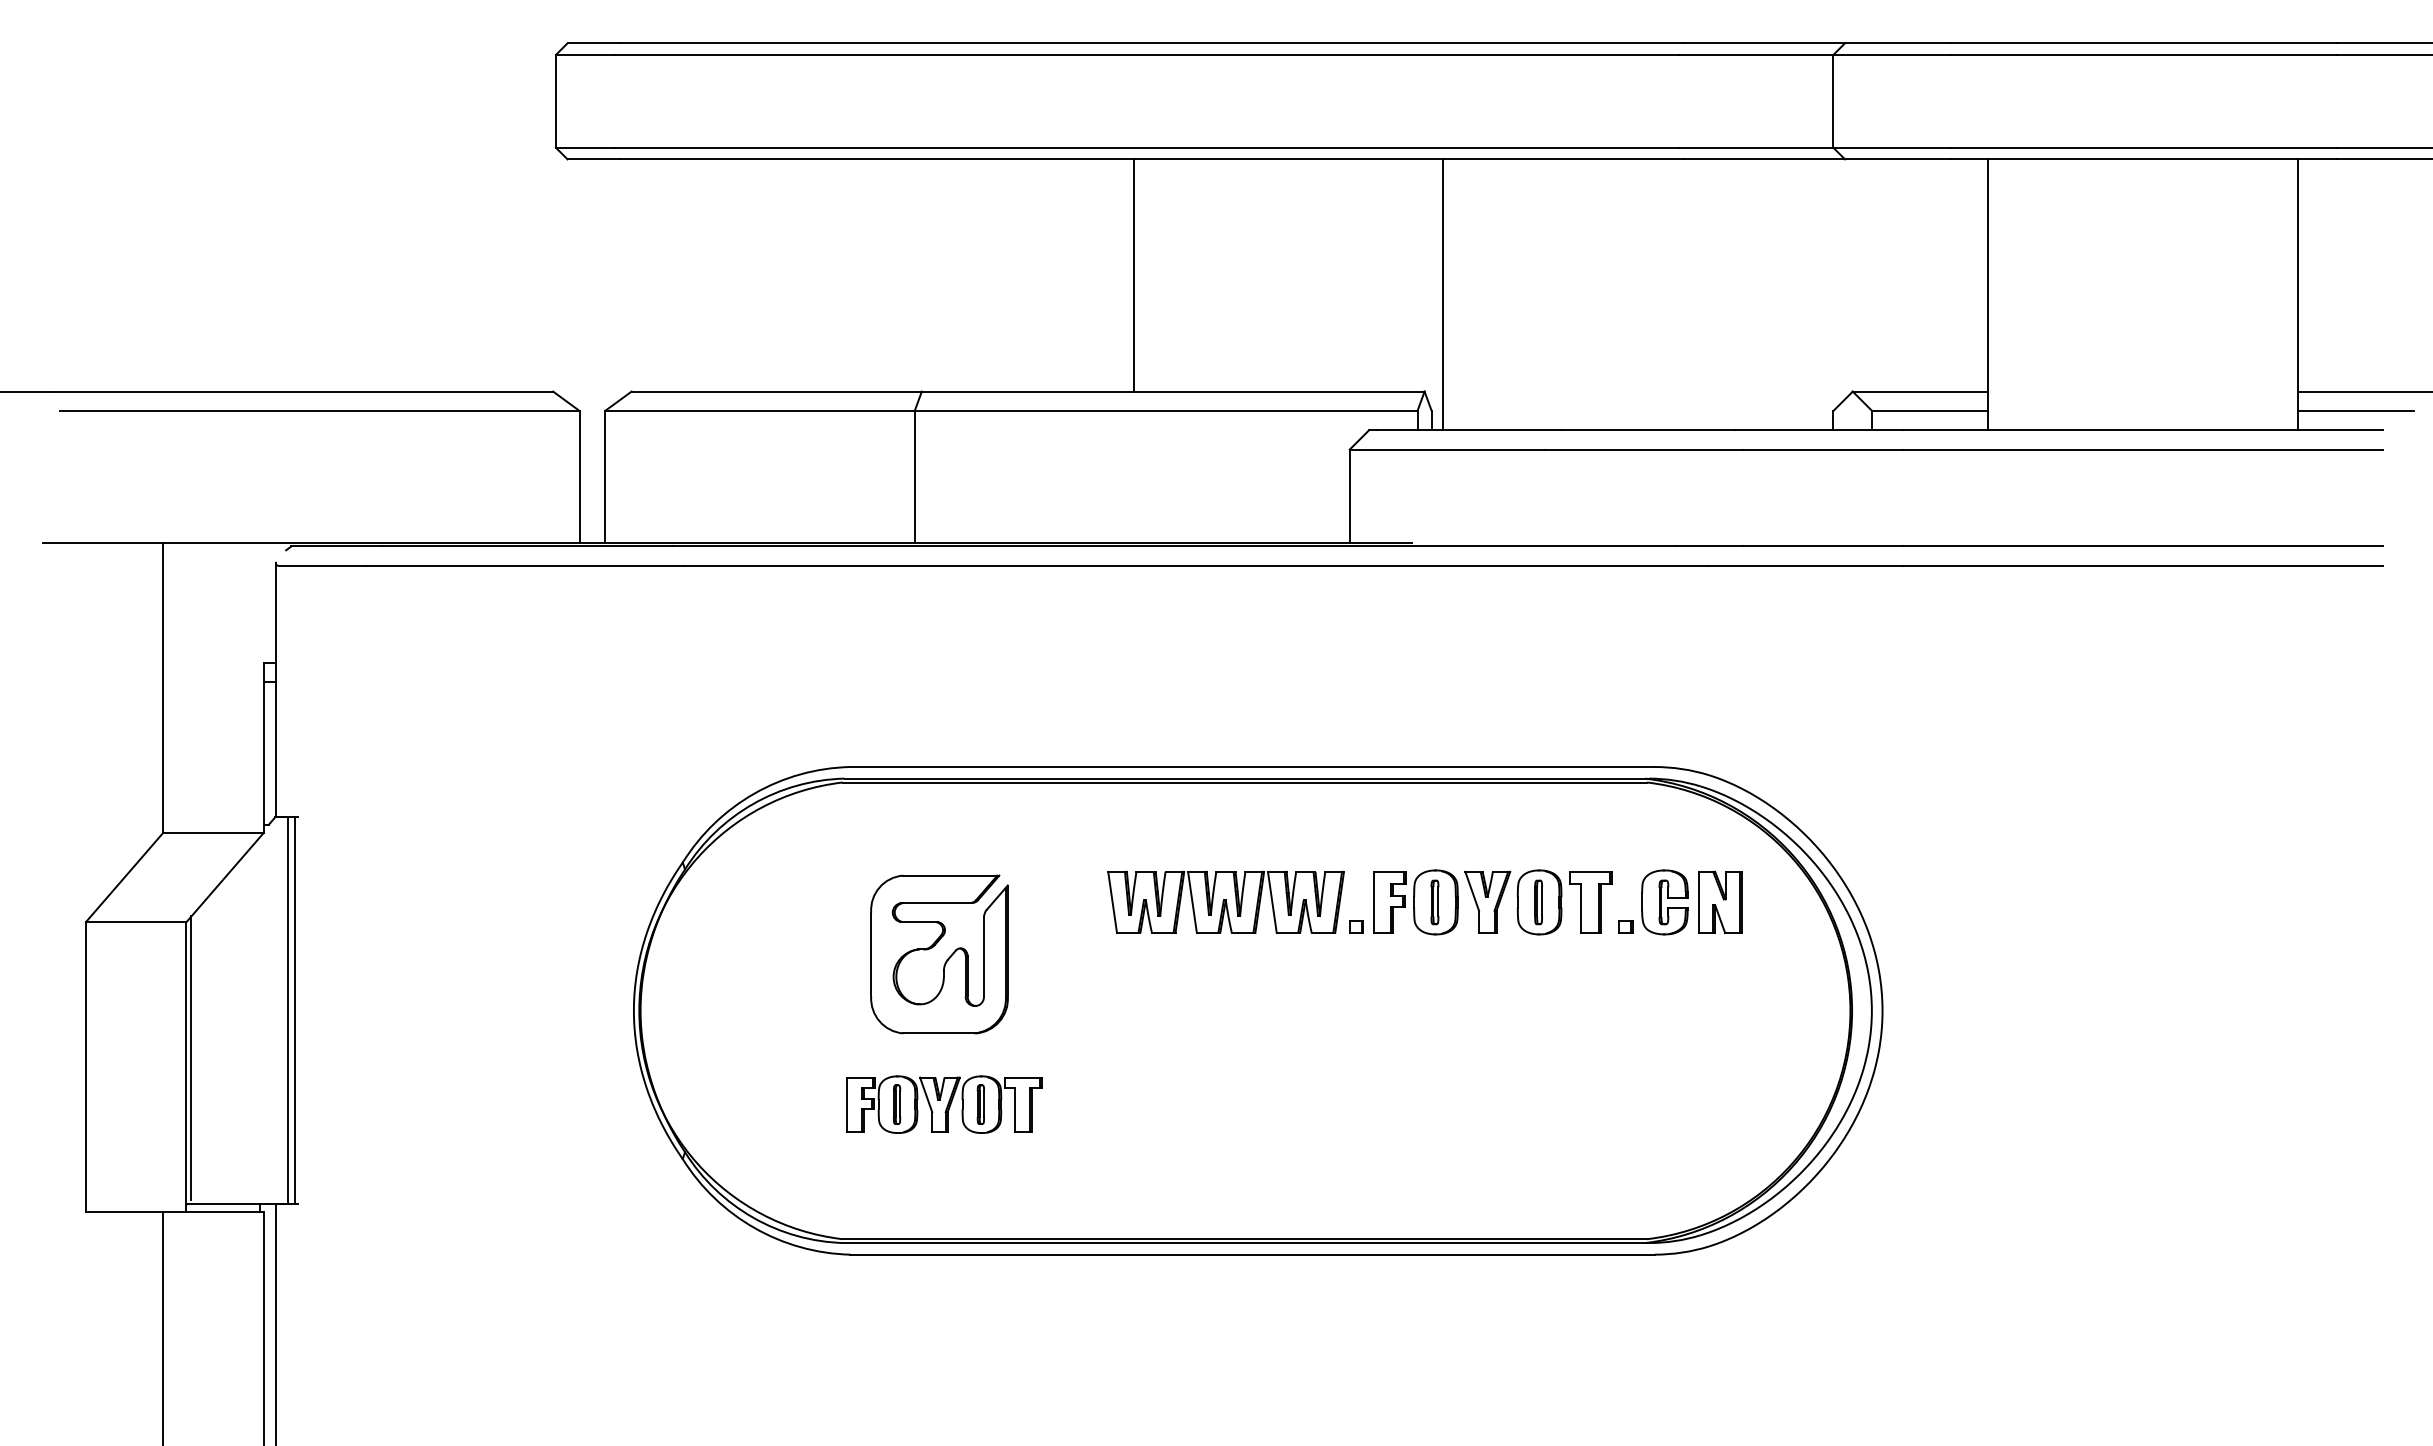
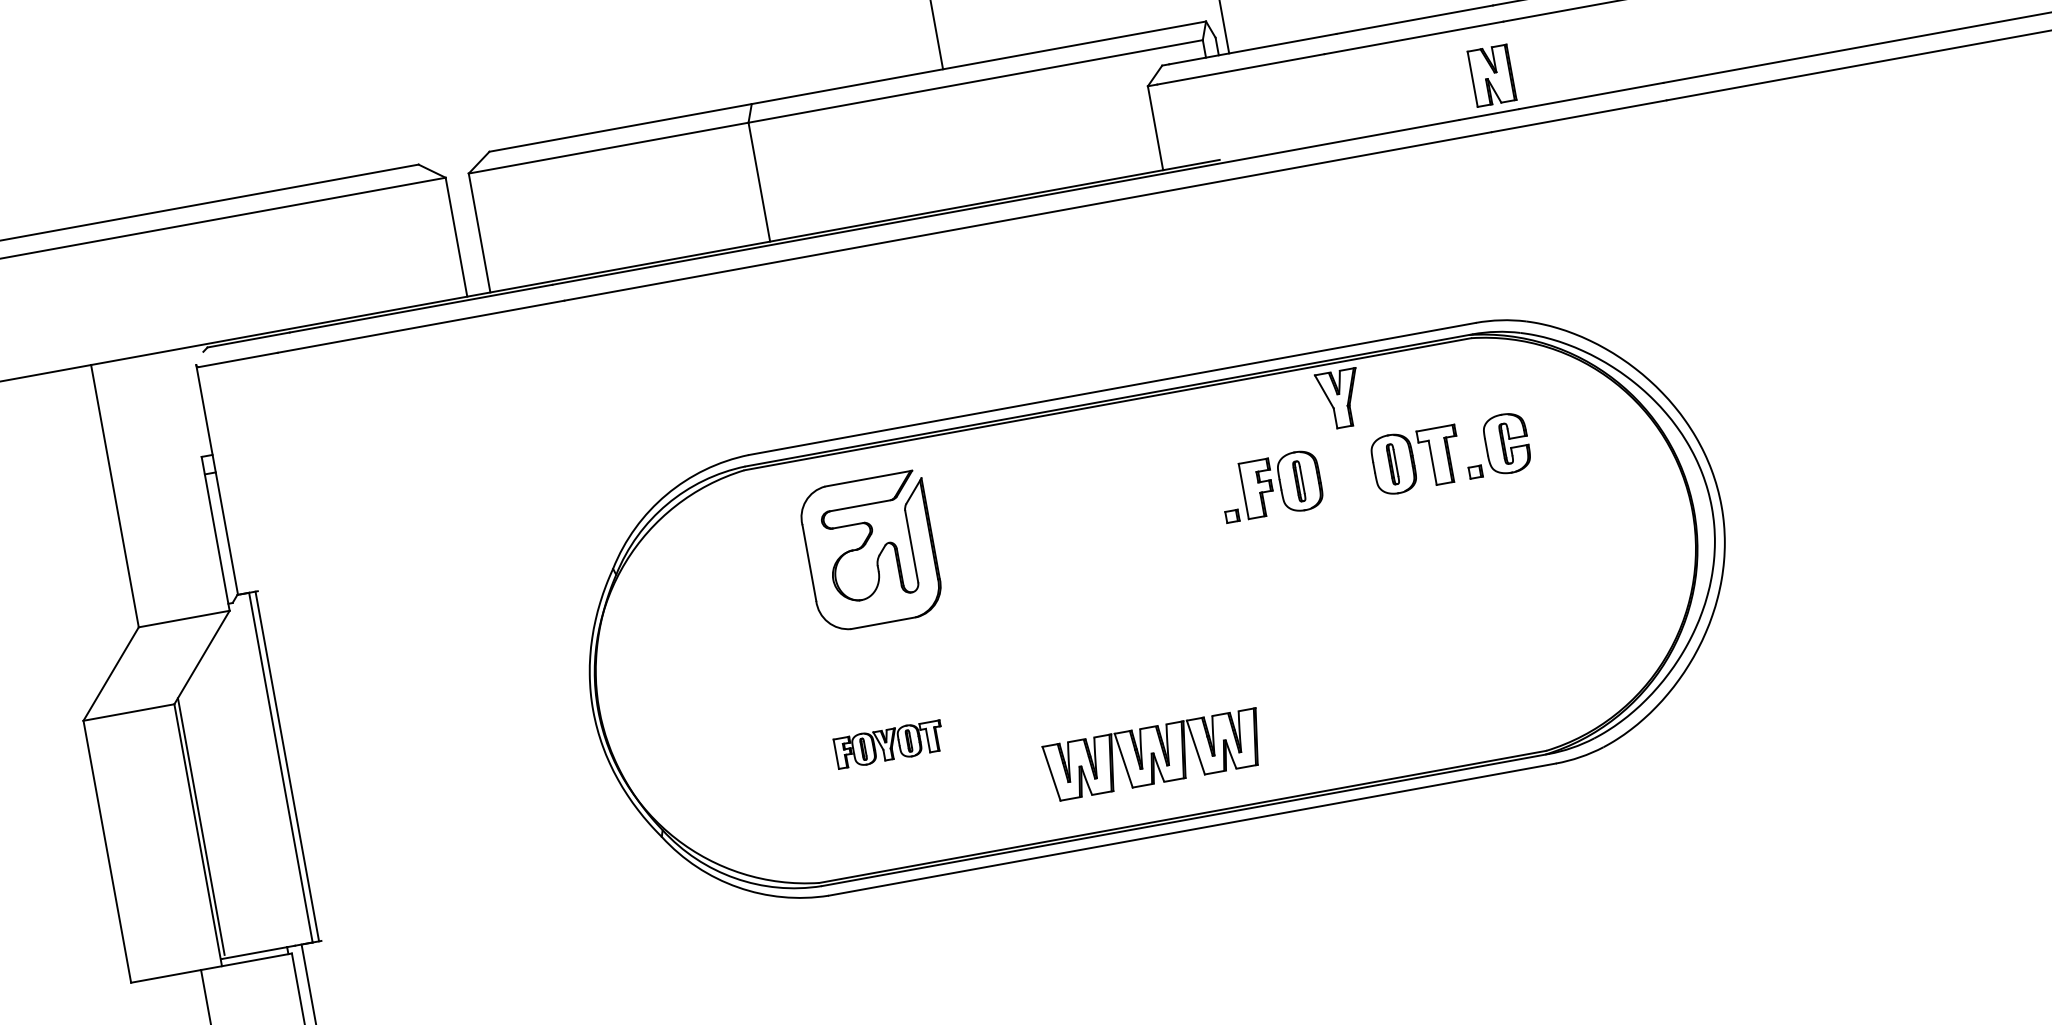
part: (1225, 901) -> (1153, 754), moved
part: (1487, 901) -> (1339, 398), moved
part: (1720, 901) -> (1491, 74), moved
part: (946, 959) -> (878, 555), moved
part: (944, 1104) -> (889, 744), size x0.6

